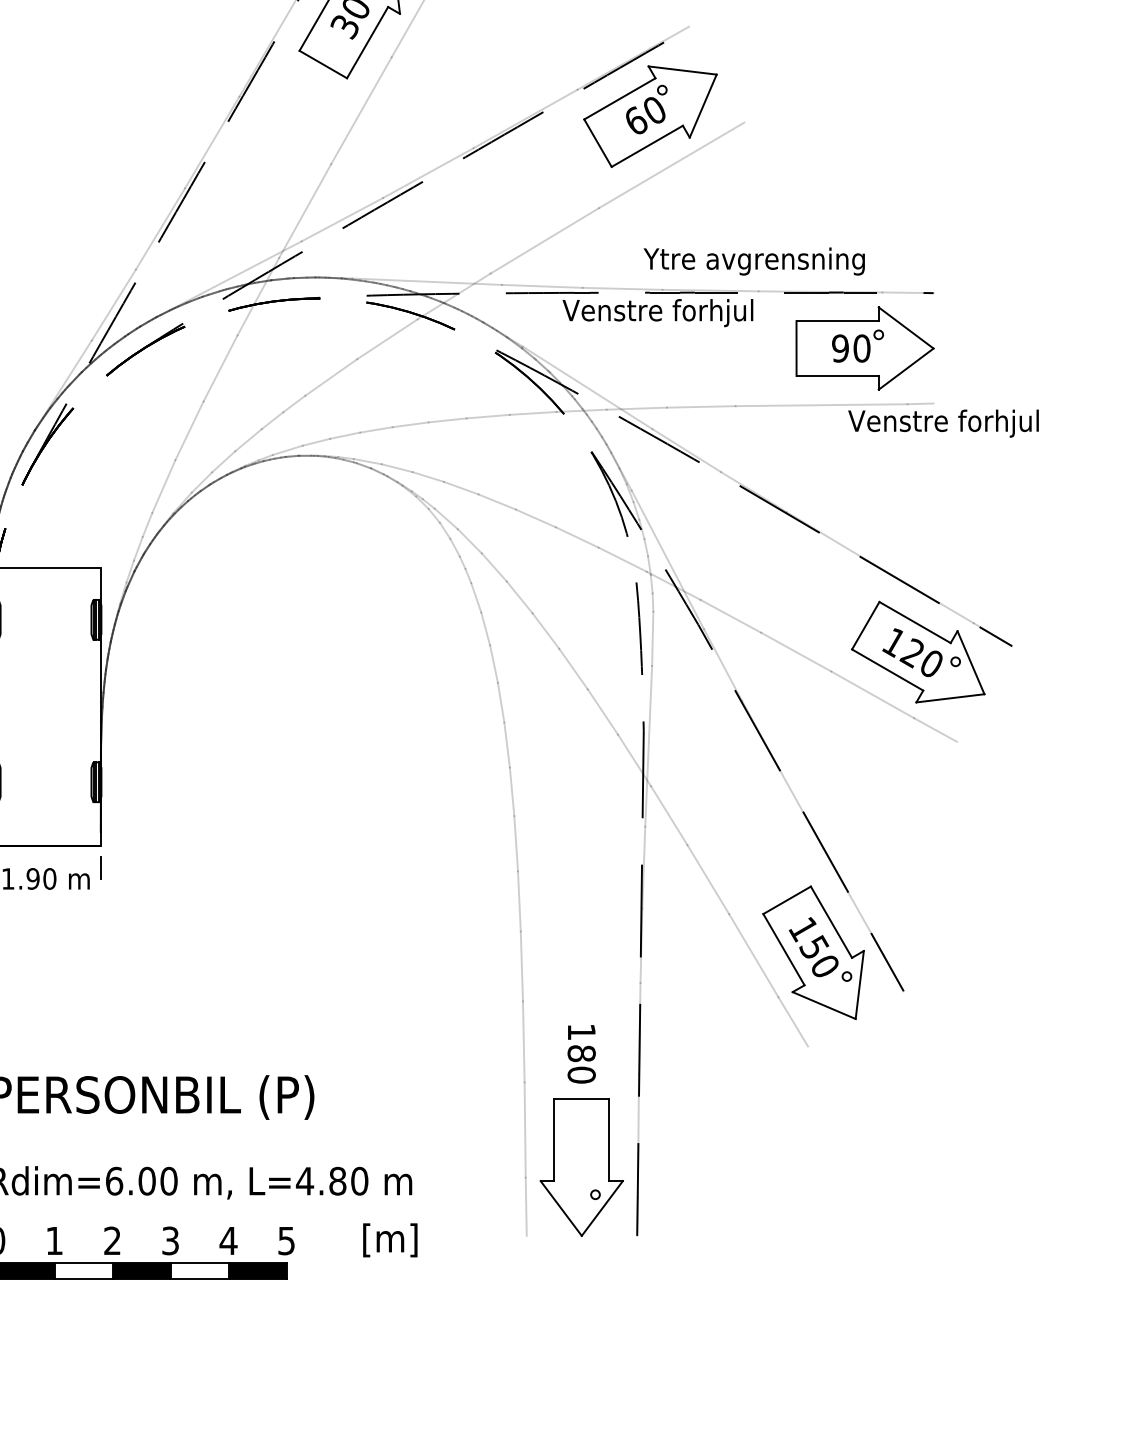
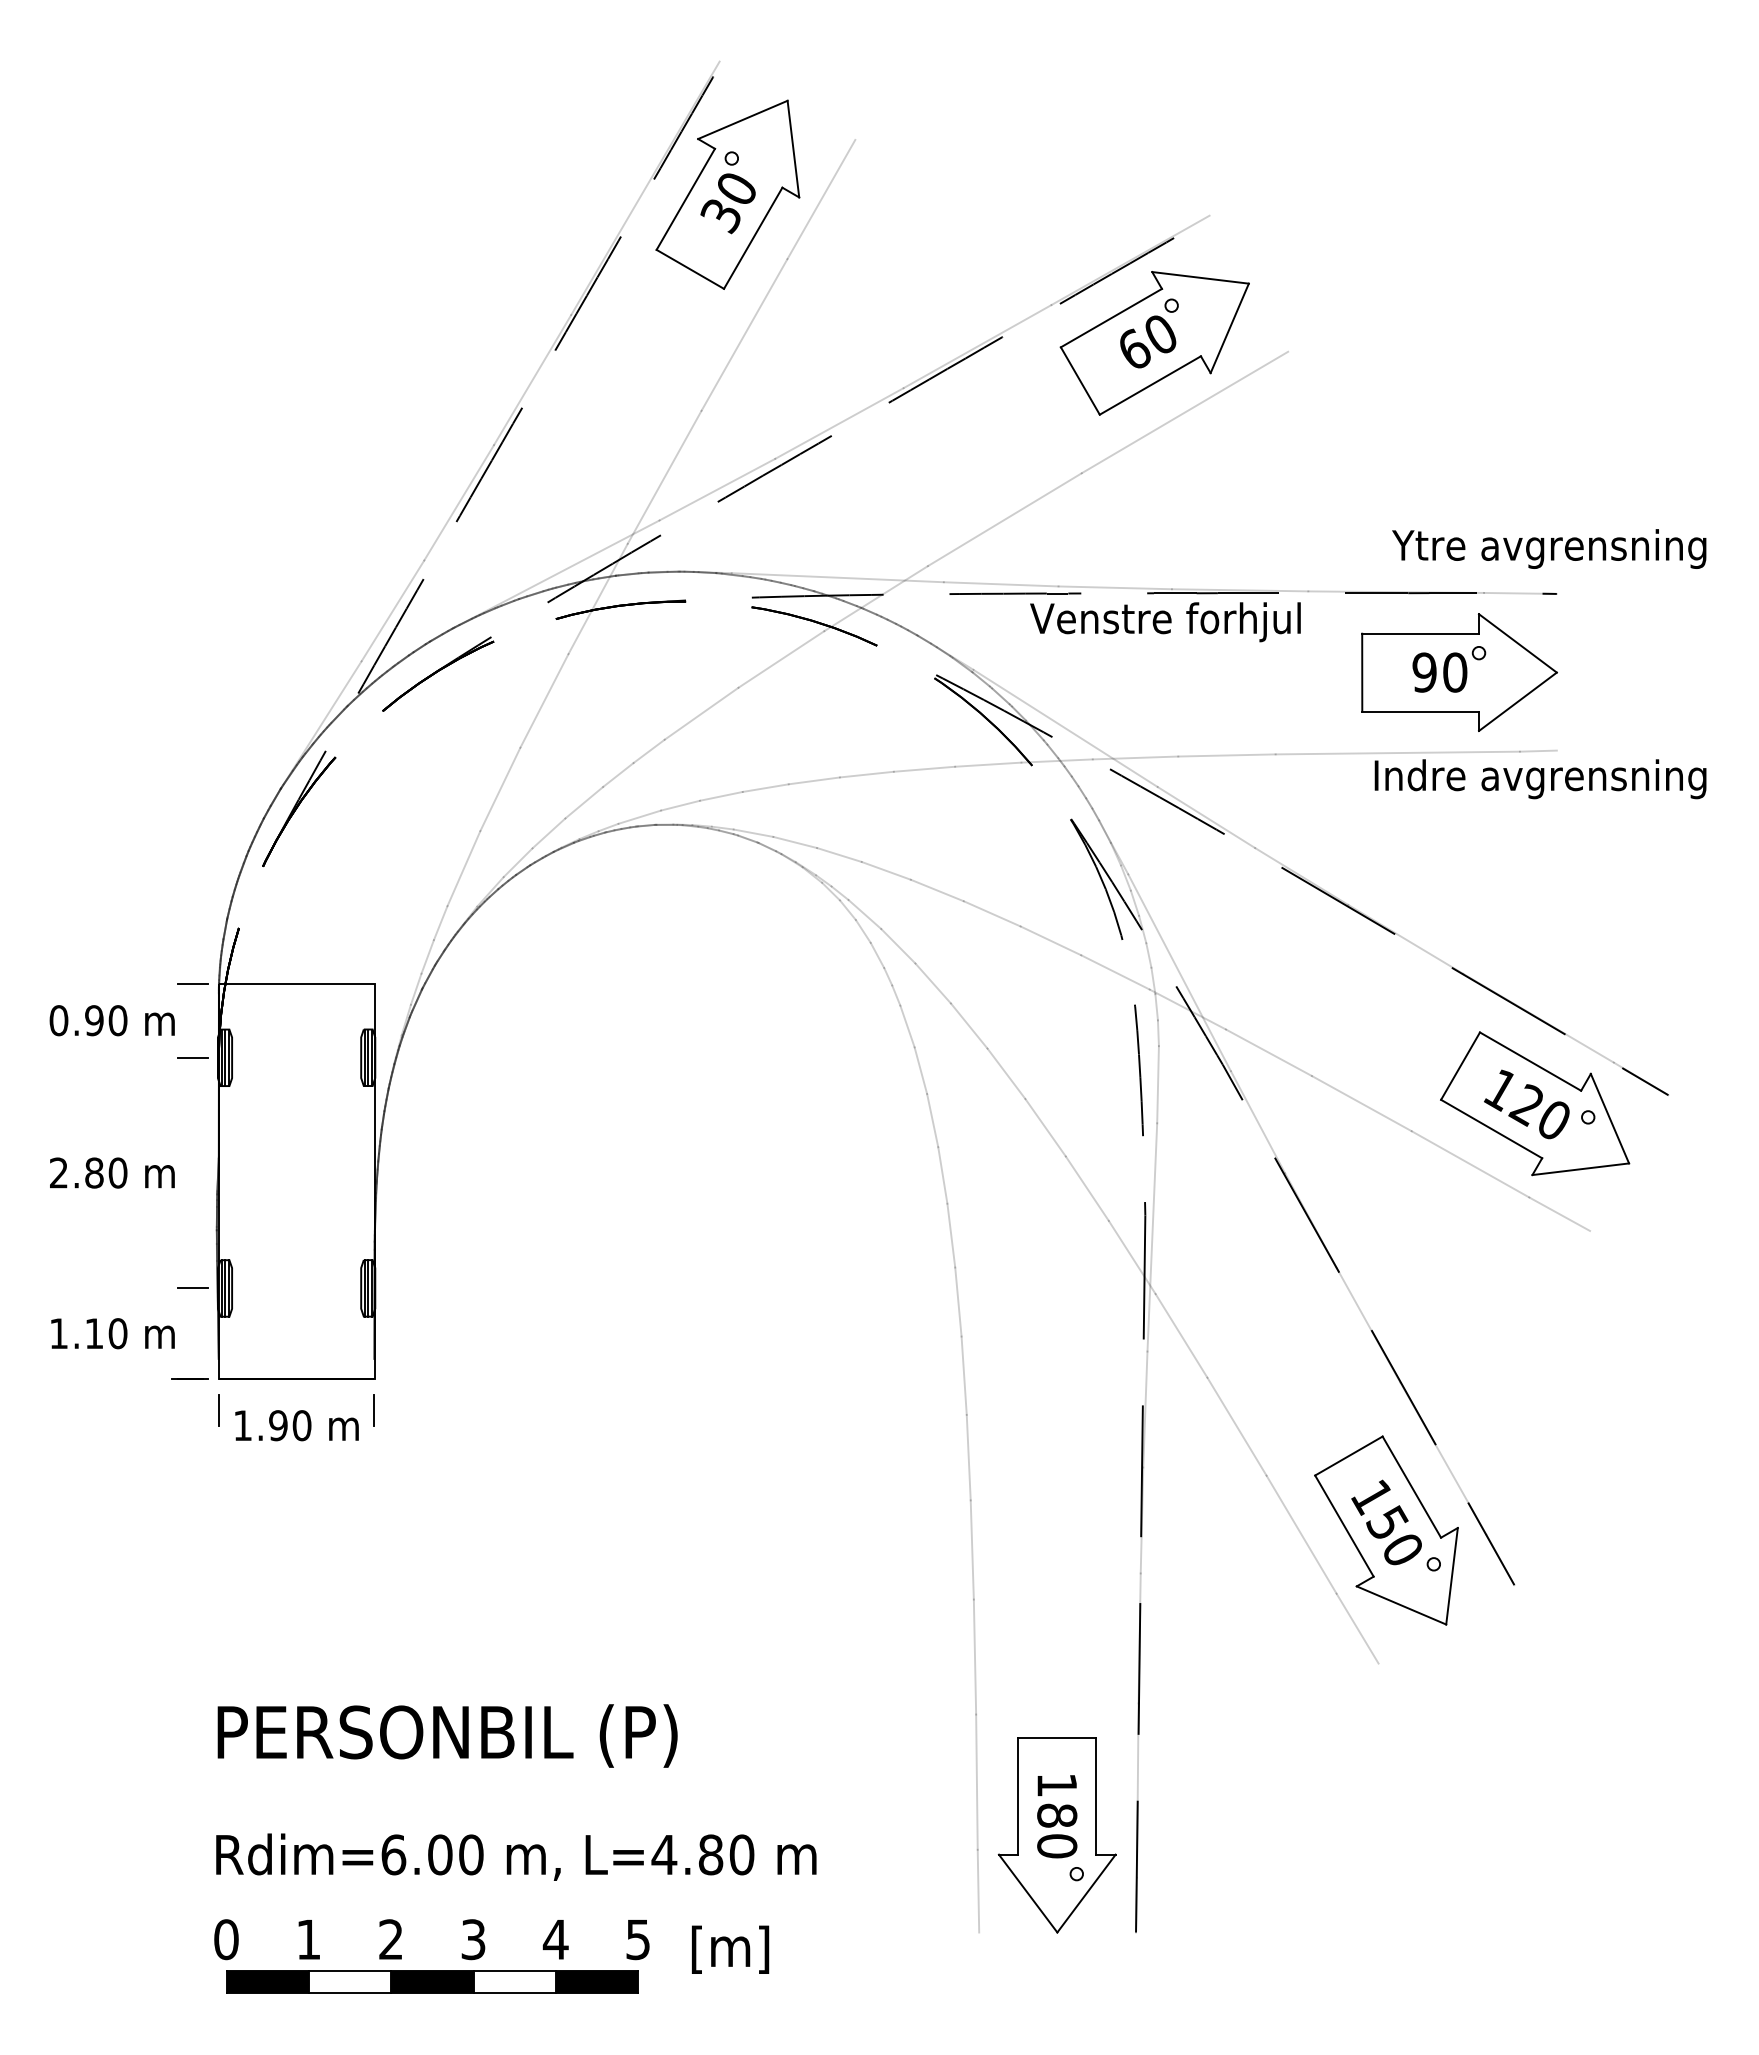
text: (754, 261) -> (1549, 548), moved
text: (922, 423) -> (1540, 779), Venstre forhjul -> Indre avgrensning
text: (581, 1054) -> (1057, 1816), moved
text: (390, 1240) -> (730, 1949), moved

